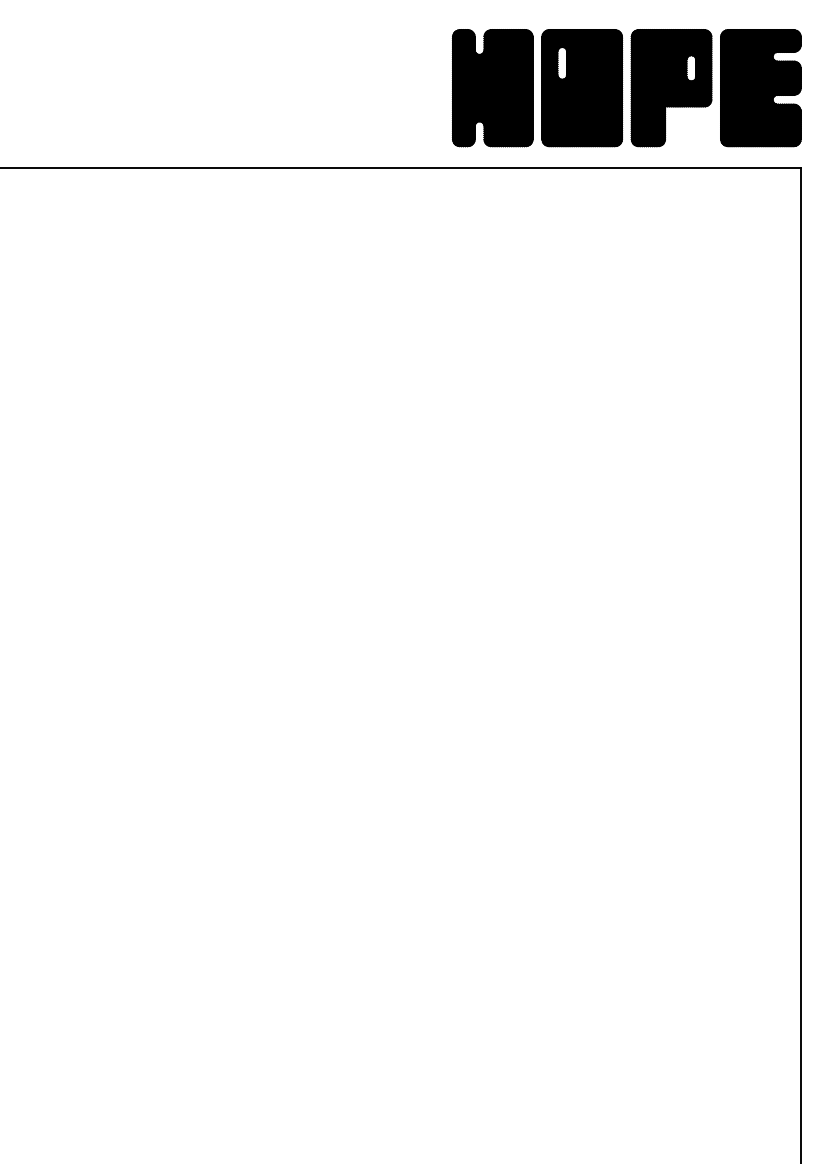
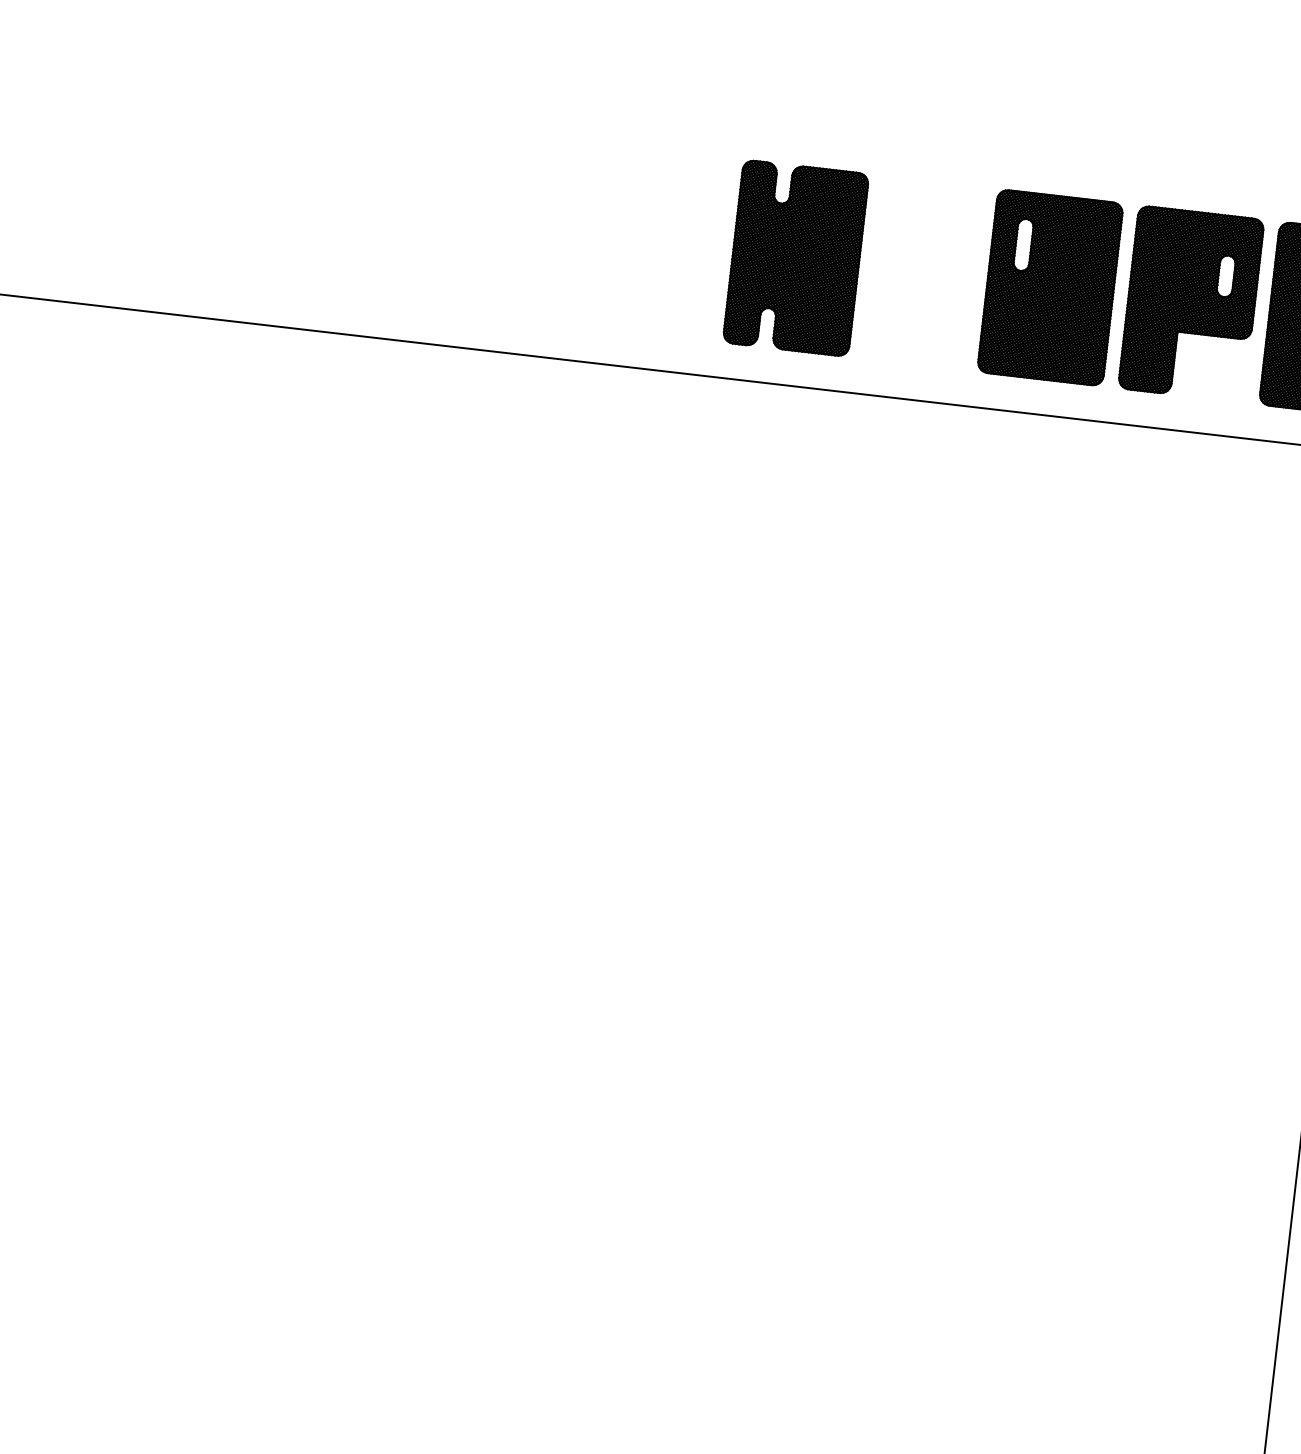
part: (492, 88) -> (795, 258), moved

